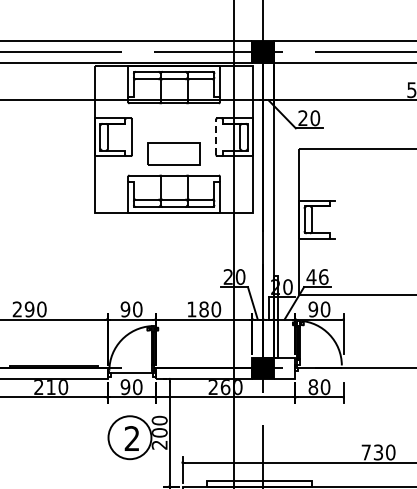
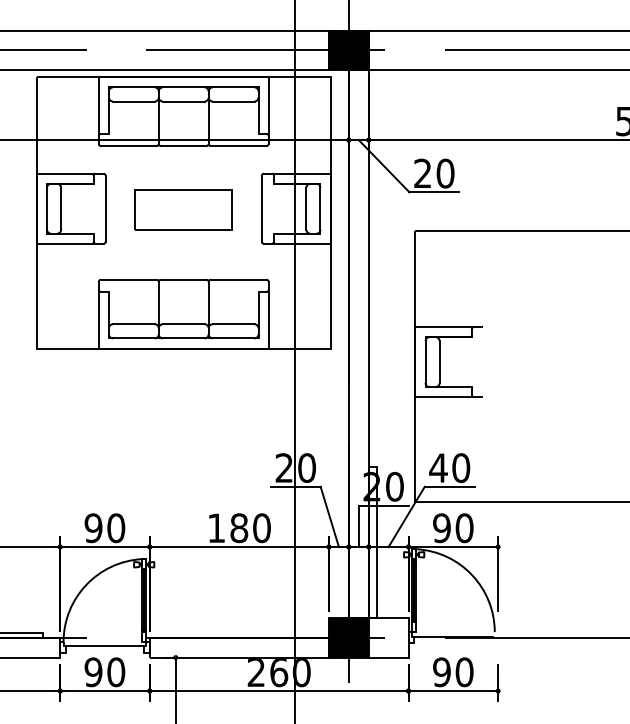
line: (216, 137) -> (262, 209), dashed -> solid
part: (173, 153) -> (182, 209), moved
text: (323, 276) -> (460, 467), 46 -> 40
text: (313, 387) -> (442, 672), 80 -> 90

